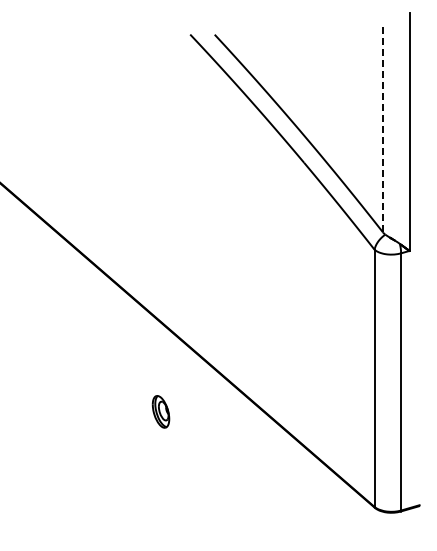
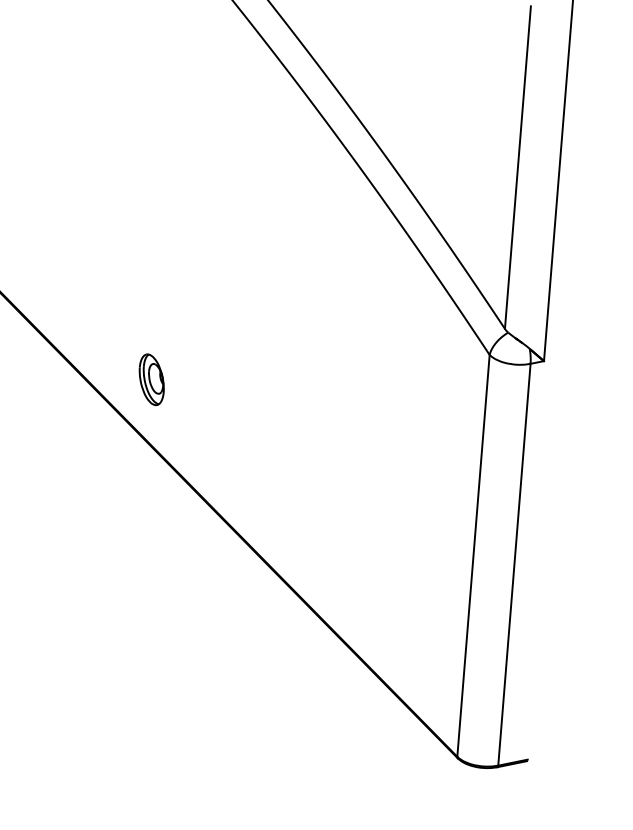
line: (383, 128) -> (518, 166), dashed -> solid
part: (160, 411) -> (151, 379), moved

